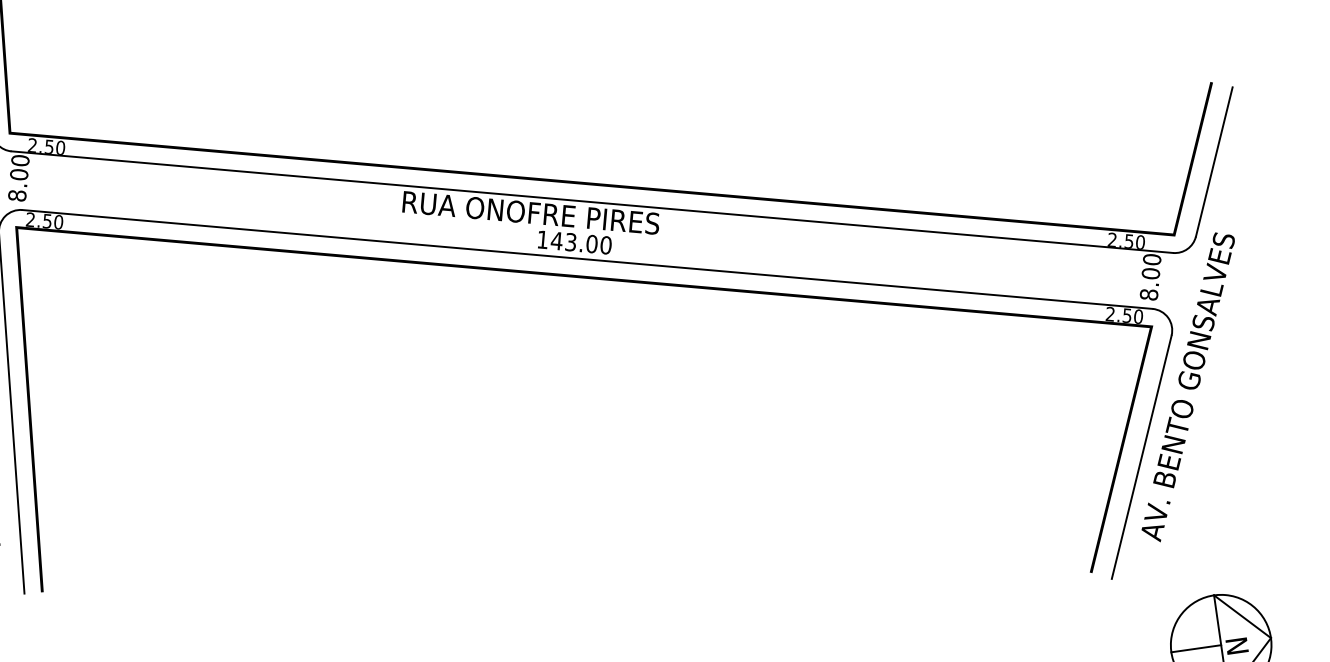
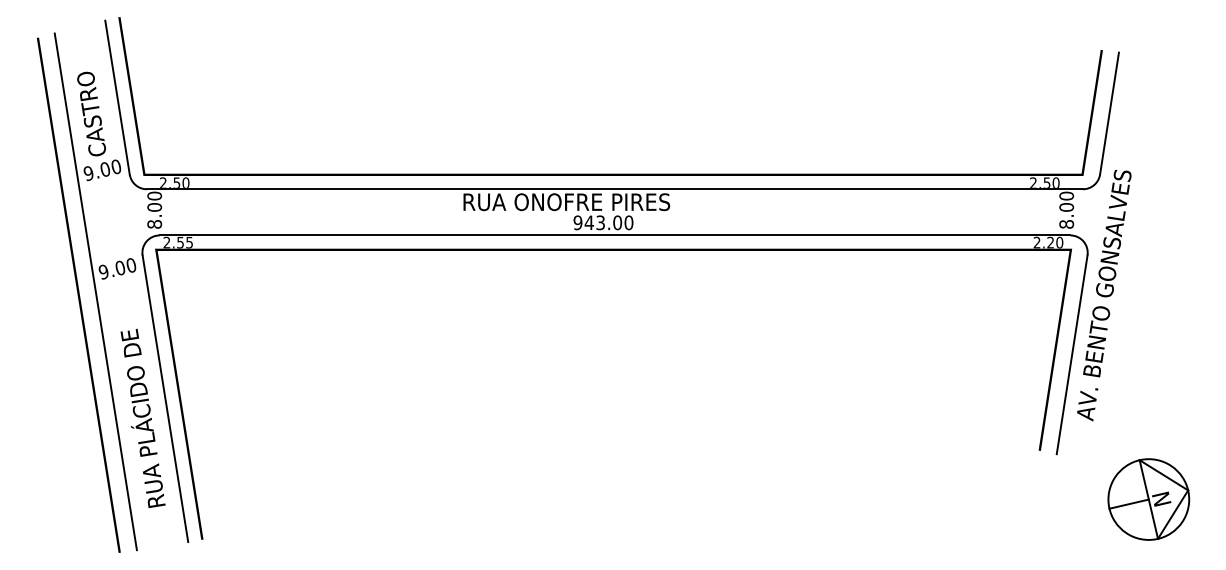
text: (58, 222) -> (189, 242), 2.50 -> 2.55
text: (542, 239) -> (577, 222), 143.00 -> 943.00
text: (1127, 315) -> (1050, 242), 2.50 -> 2.20

